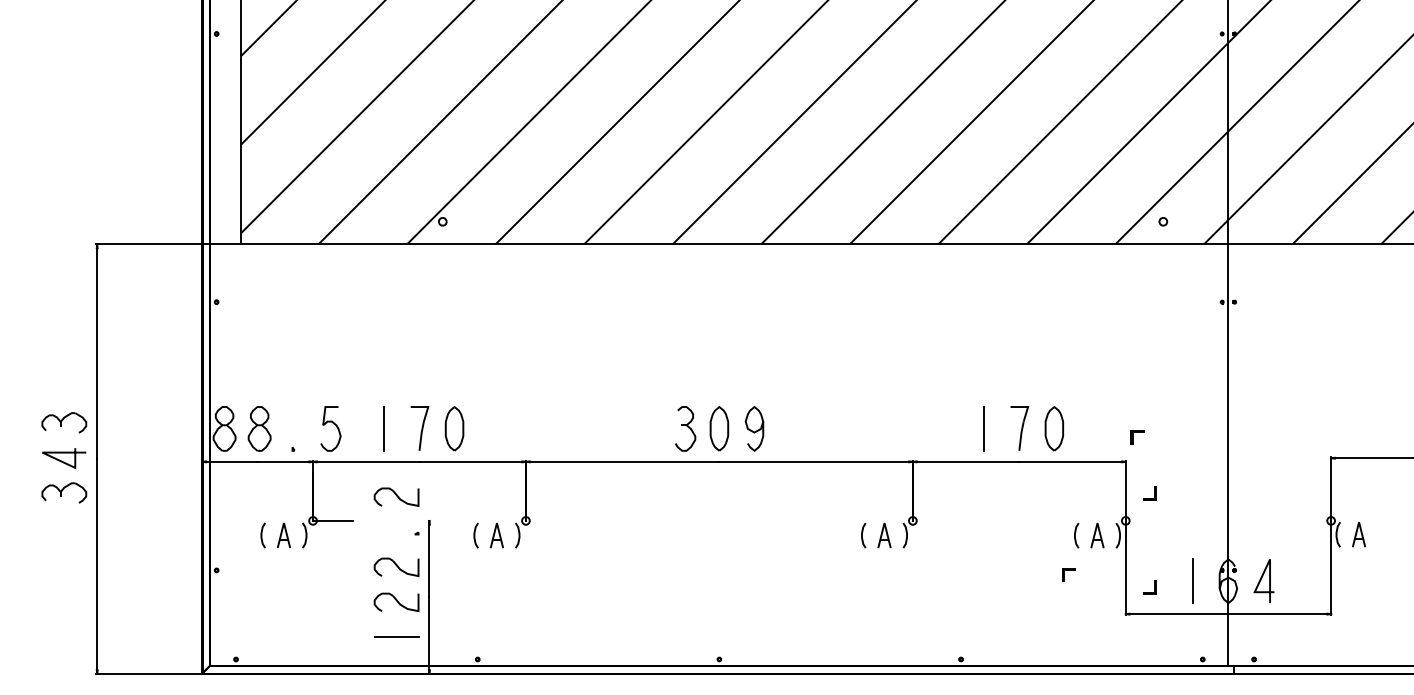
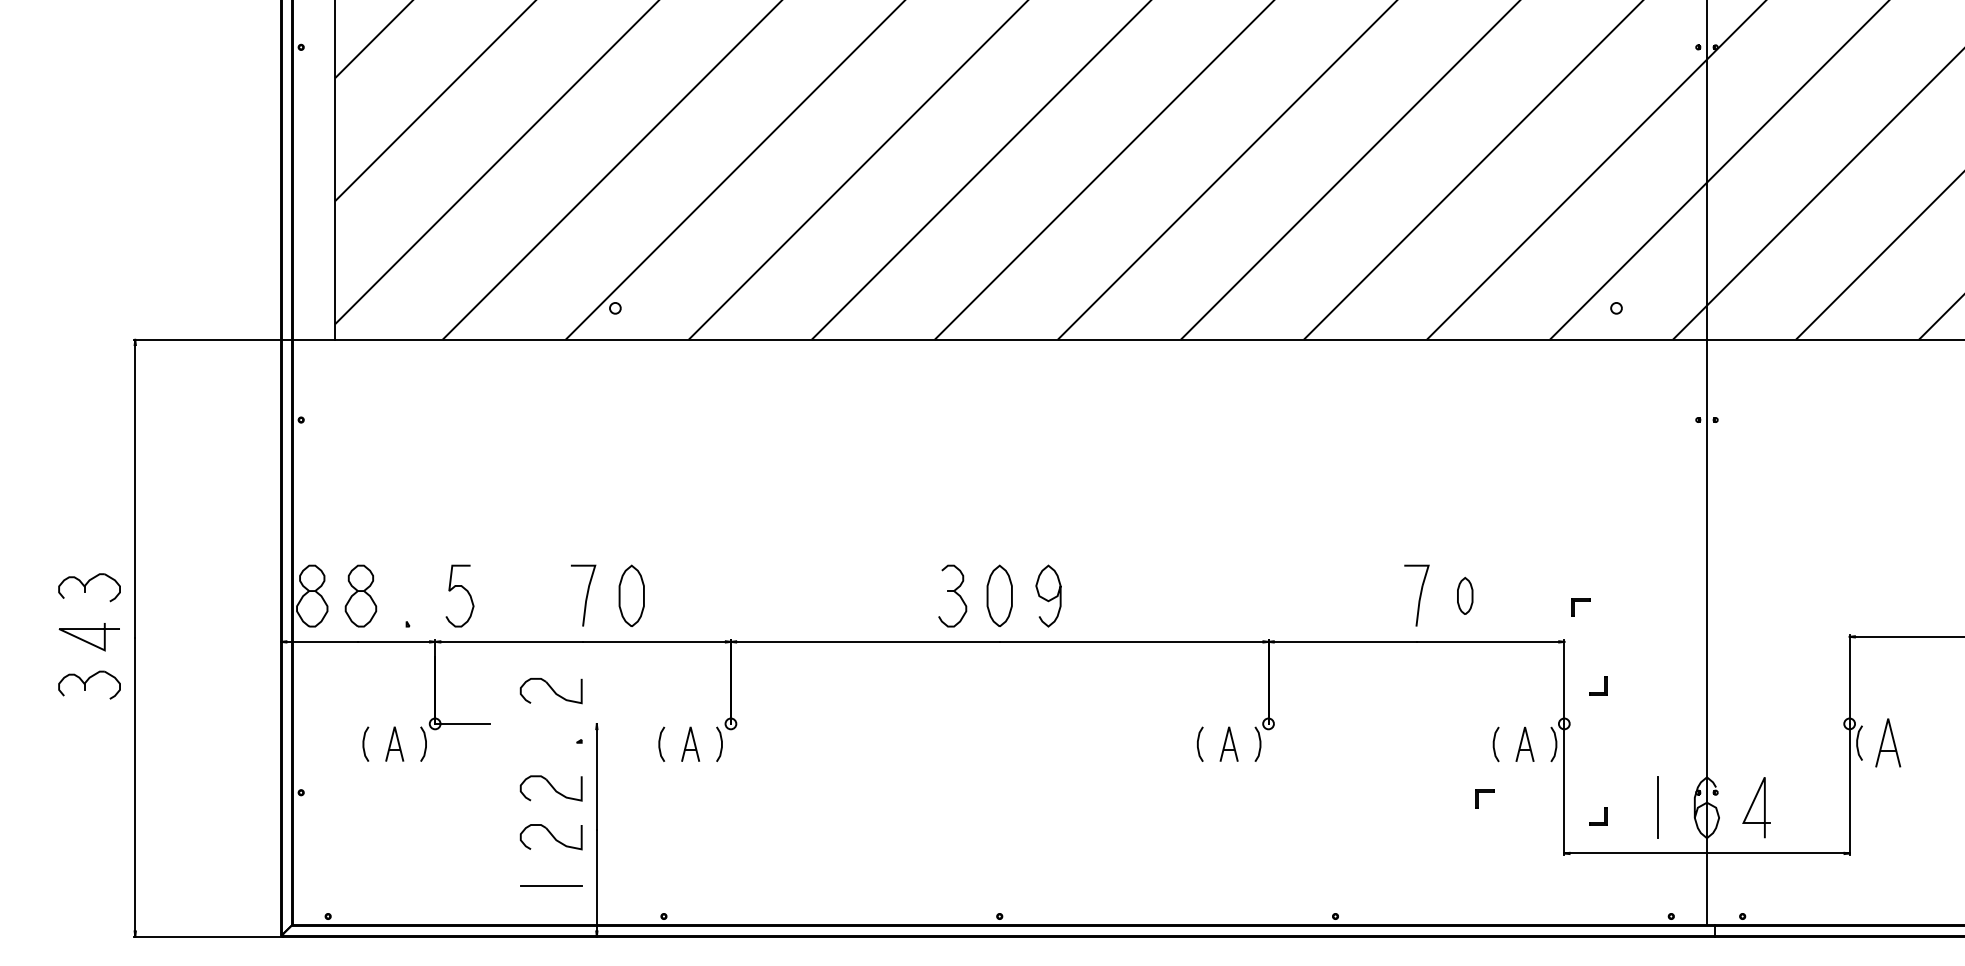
line: (384, 428) -> (534, 595), removed
line: (984, 428) -> (1368, 595), removed
part: (1054, 428) -> (1465, 595), size x0.6
part: (1359, 534) -> (1889, 742), size x1.4

